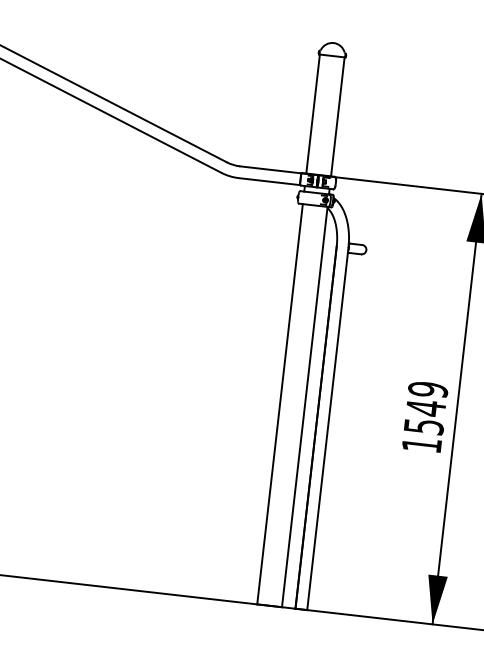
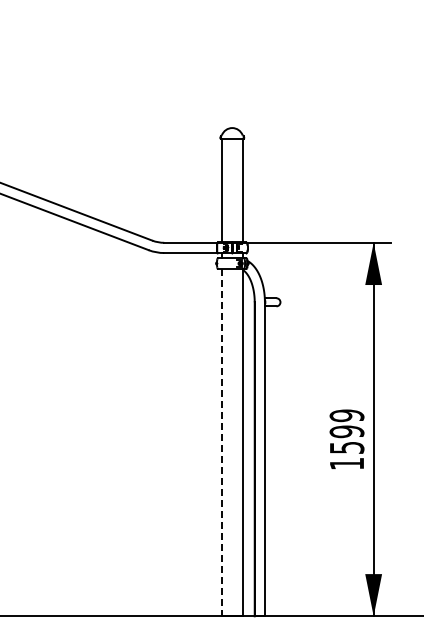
line: (280, 404) -> (221, 442), solid -> dashed
text: (425, 407) -> (346, 431), 1549 -> 1599

